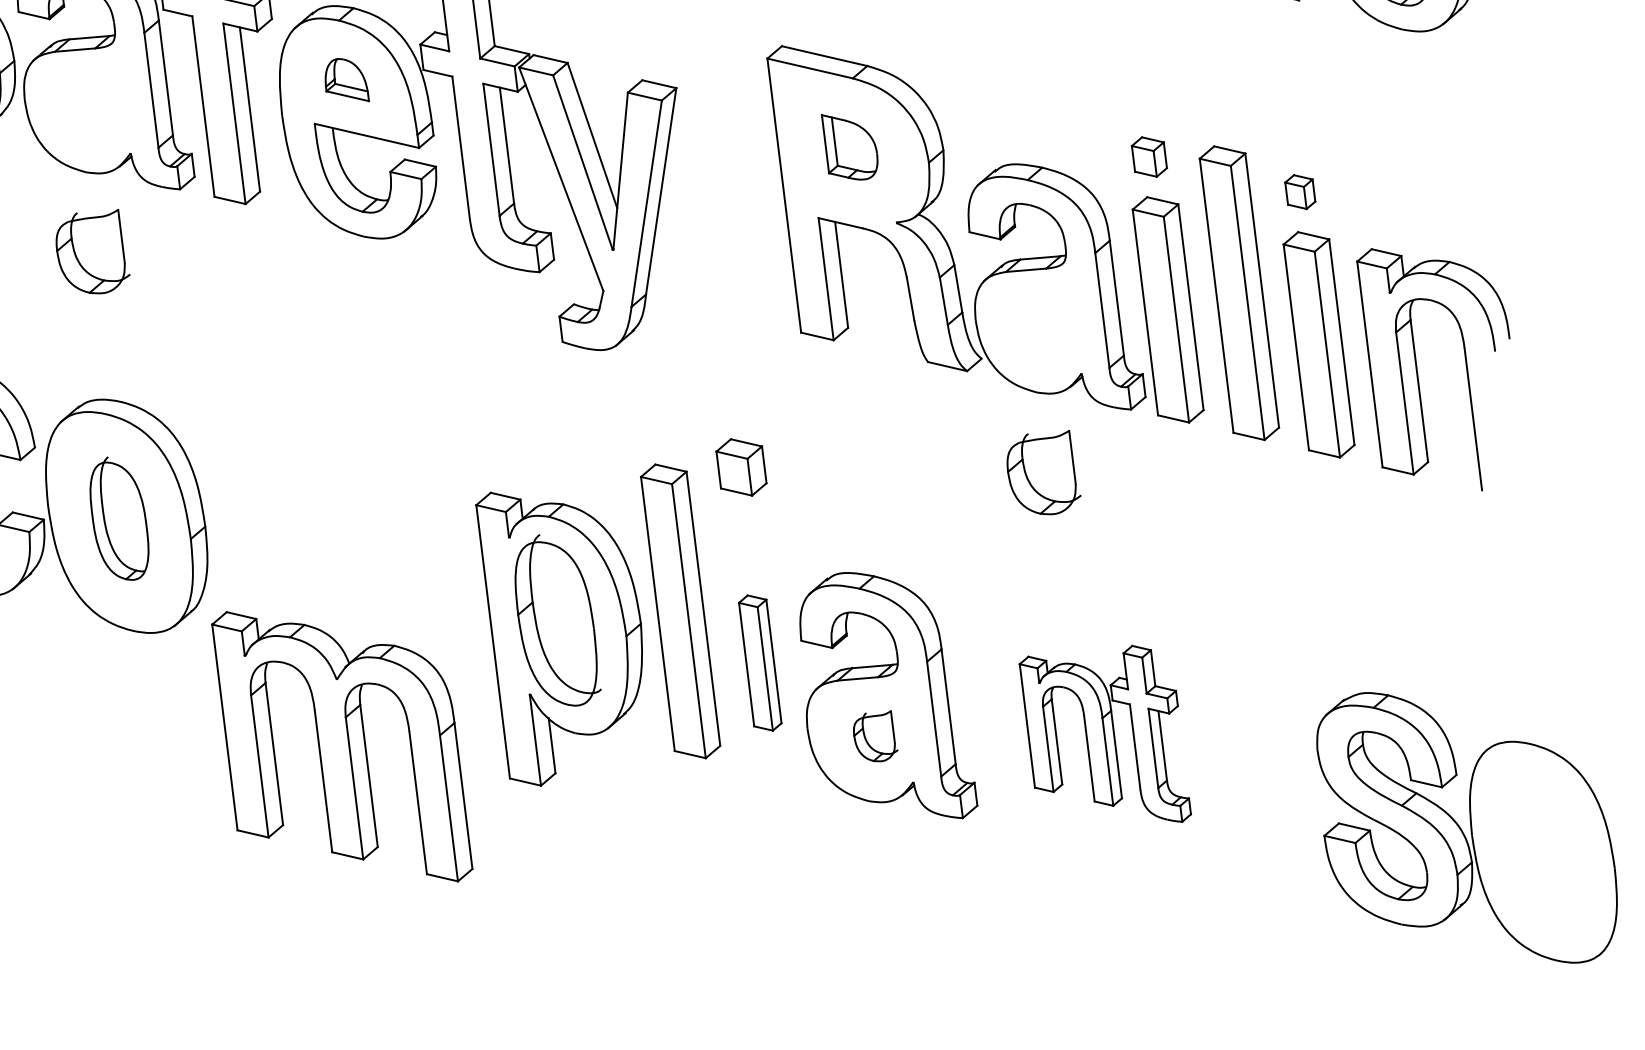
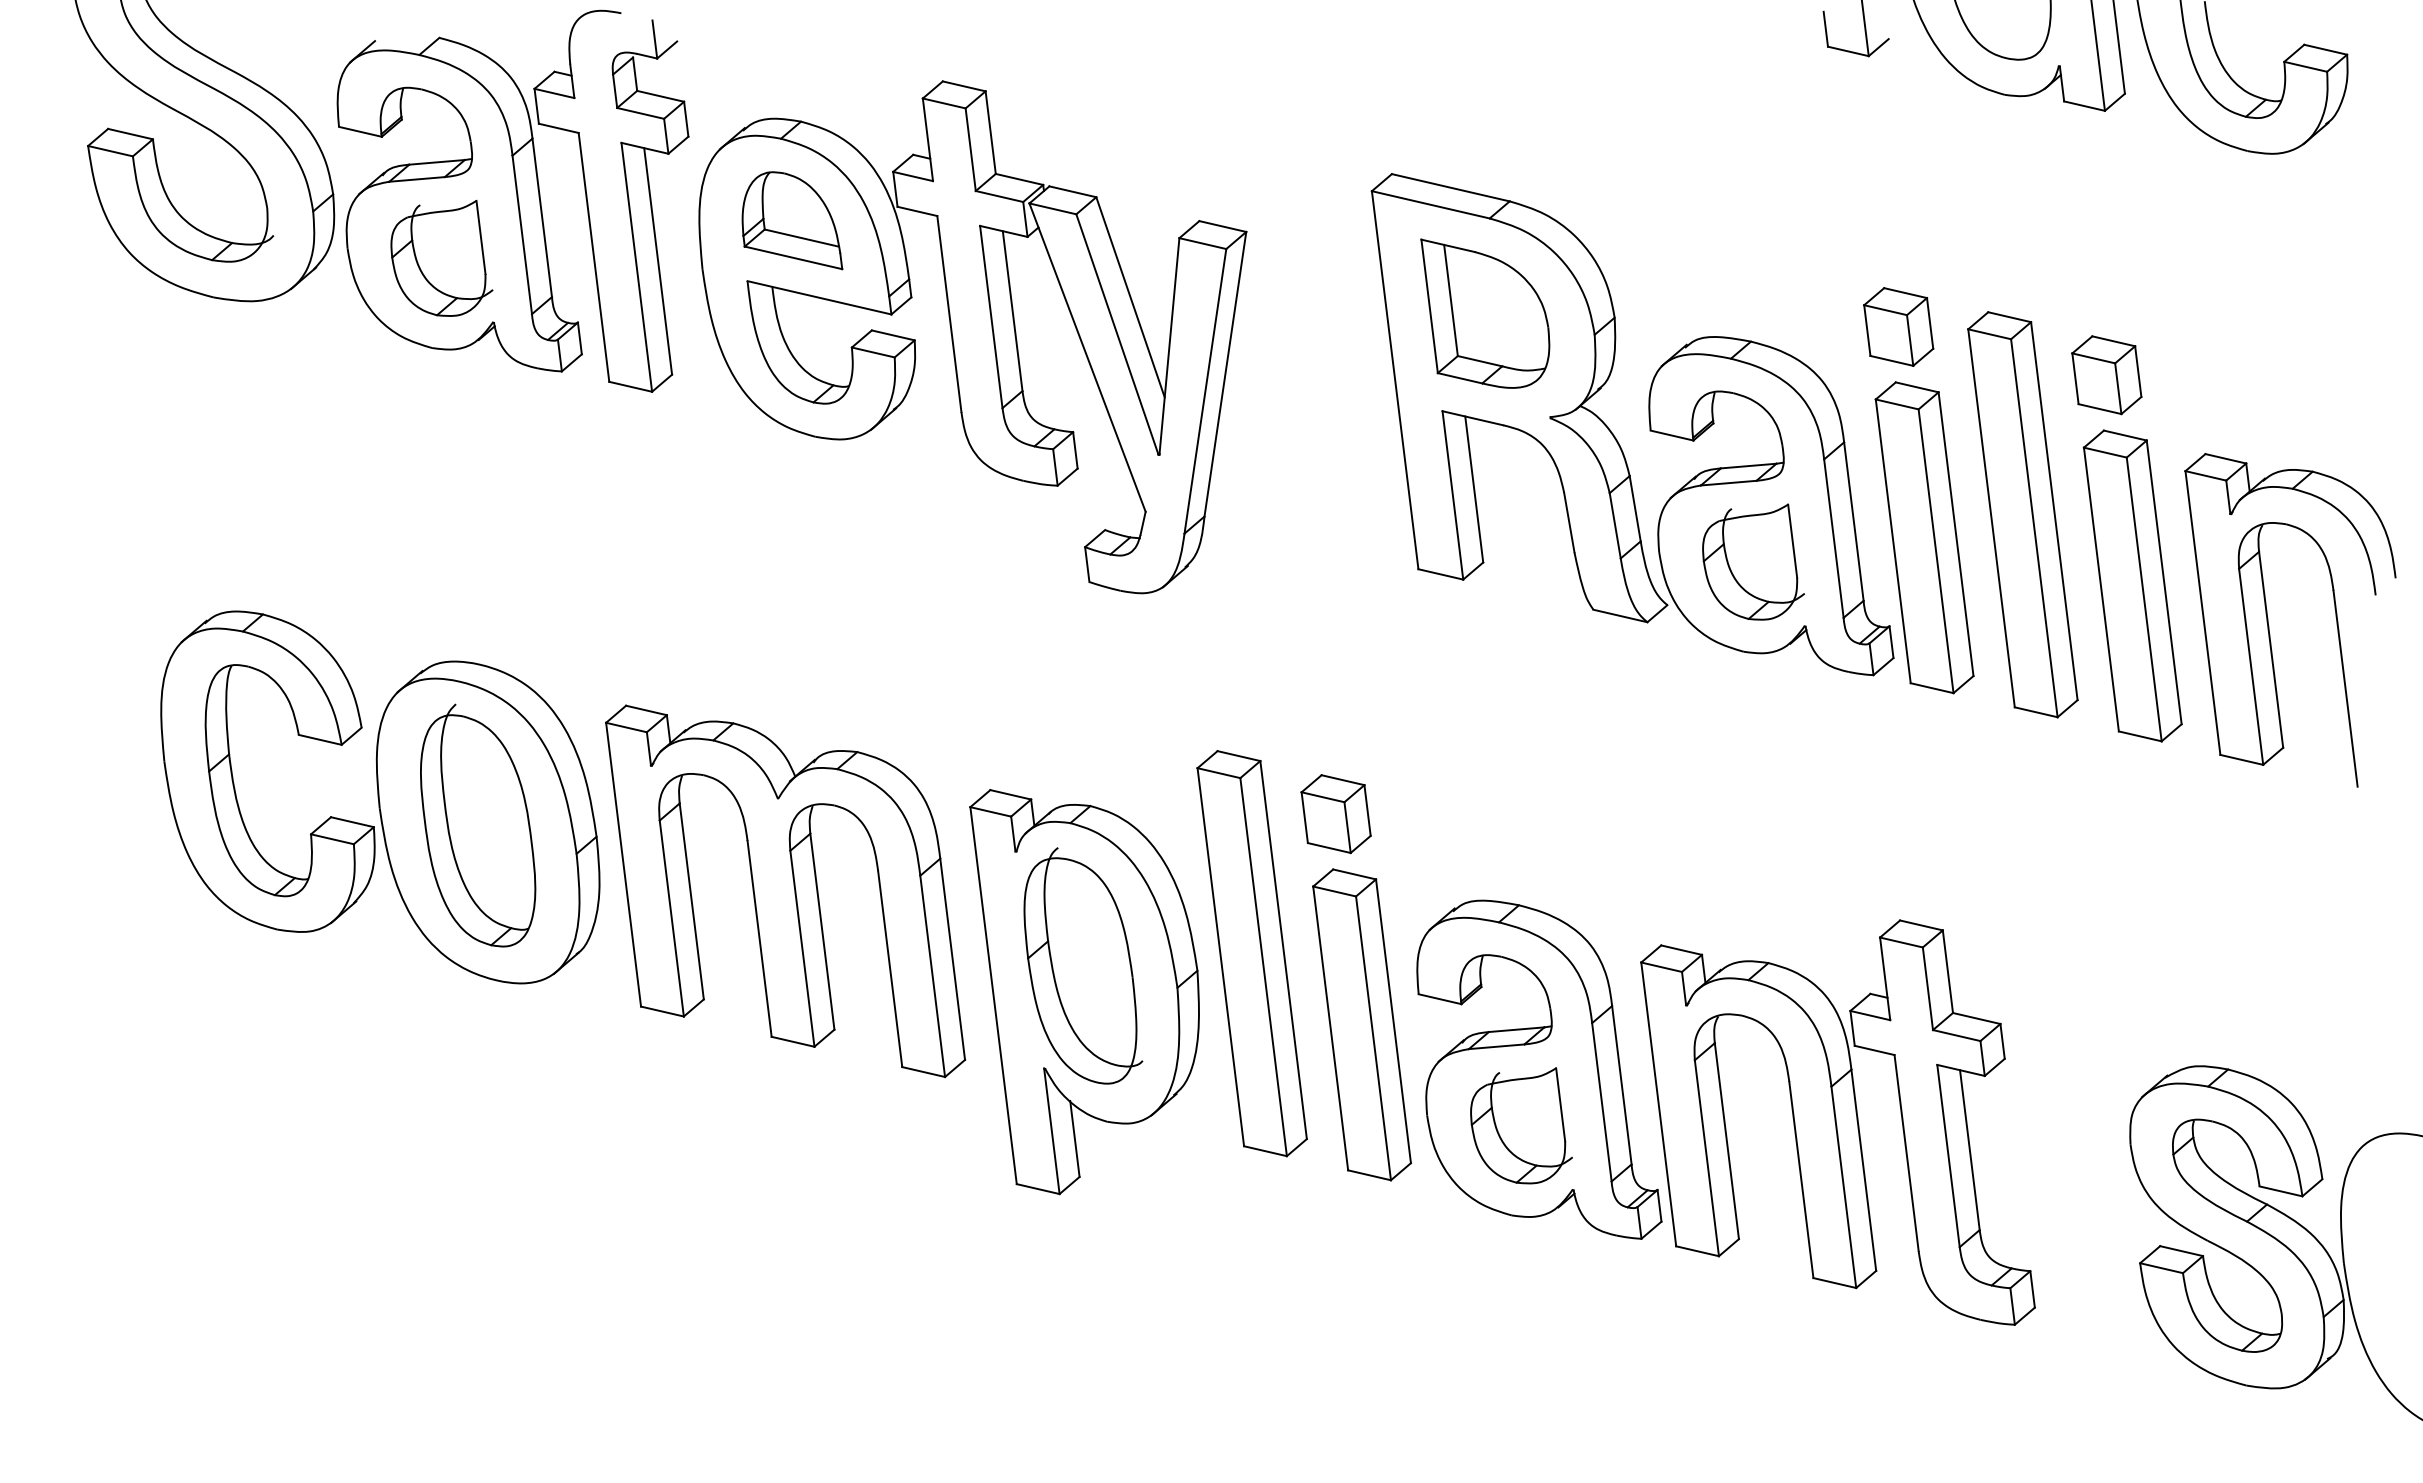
part: (347, 79) -> (792, 220), size x1.67
part: (849, 147) -> (1485, 313), size x1.67
part: (1149, 156) -> (1898, 326), size x1.43
part: (1300, 192) -> (2106, 375), size x1.67
part: (92, 251) -> (441, 258), moved
part: (741, 467) -> (1335, 814), moved
part: (1044, 472) -> (1753, 561), moved
part: (119, 518) -> (478, 825), size x1.43
part: (759, 662) -> (1361, 1024), size x1.67
part: (1104, 733) -> (1837, 1122), size x1.67
part: (875, 735) -> (1521, 1125), size x1.67
part: (342, 746) -> (785, 891), moved

